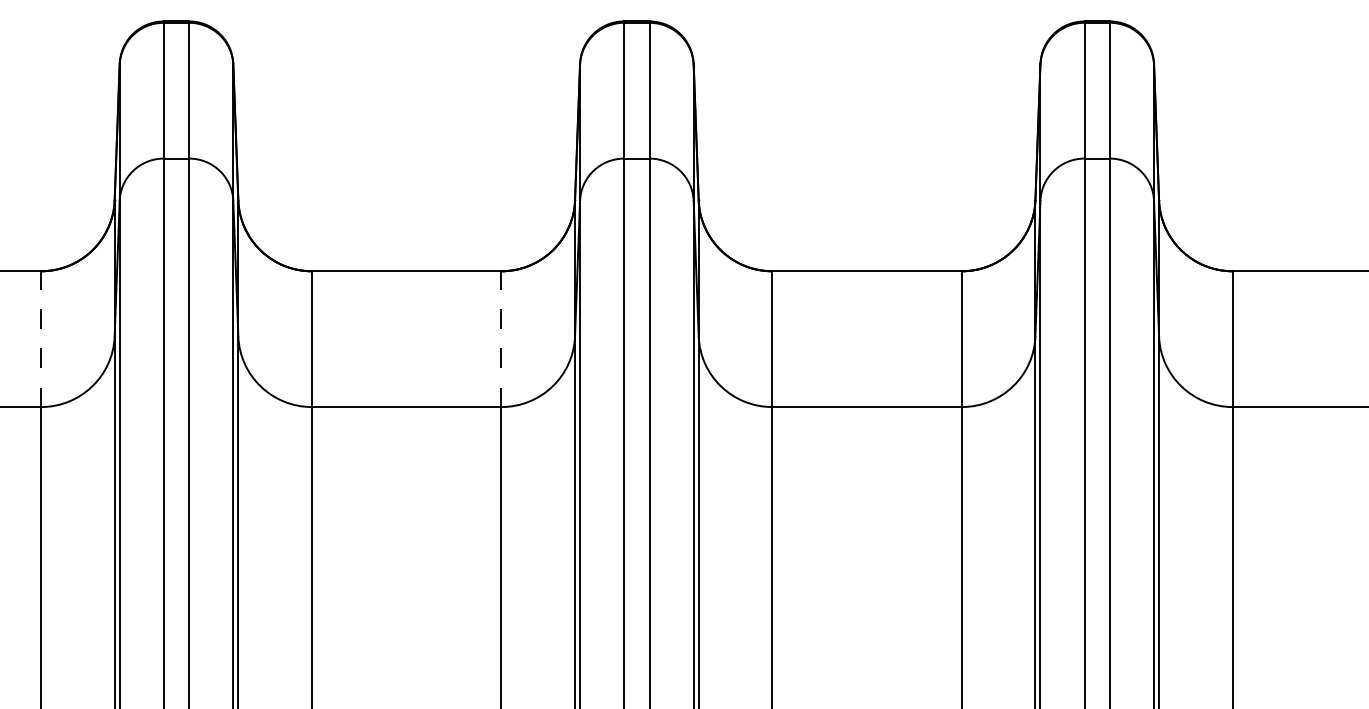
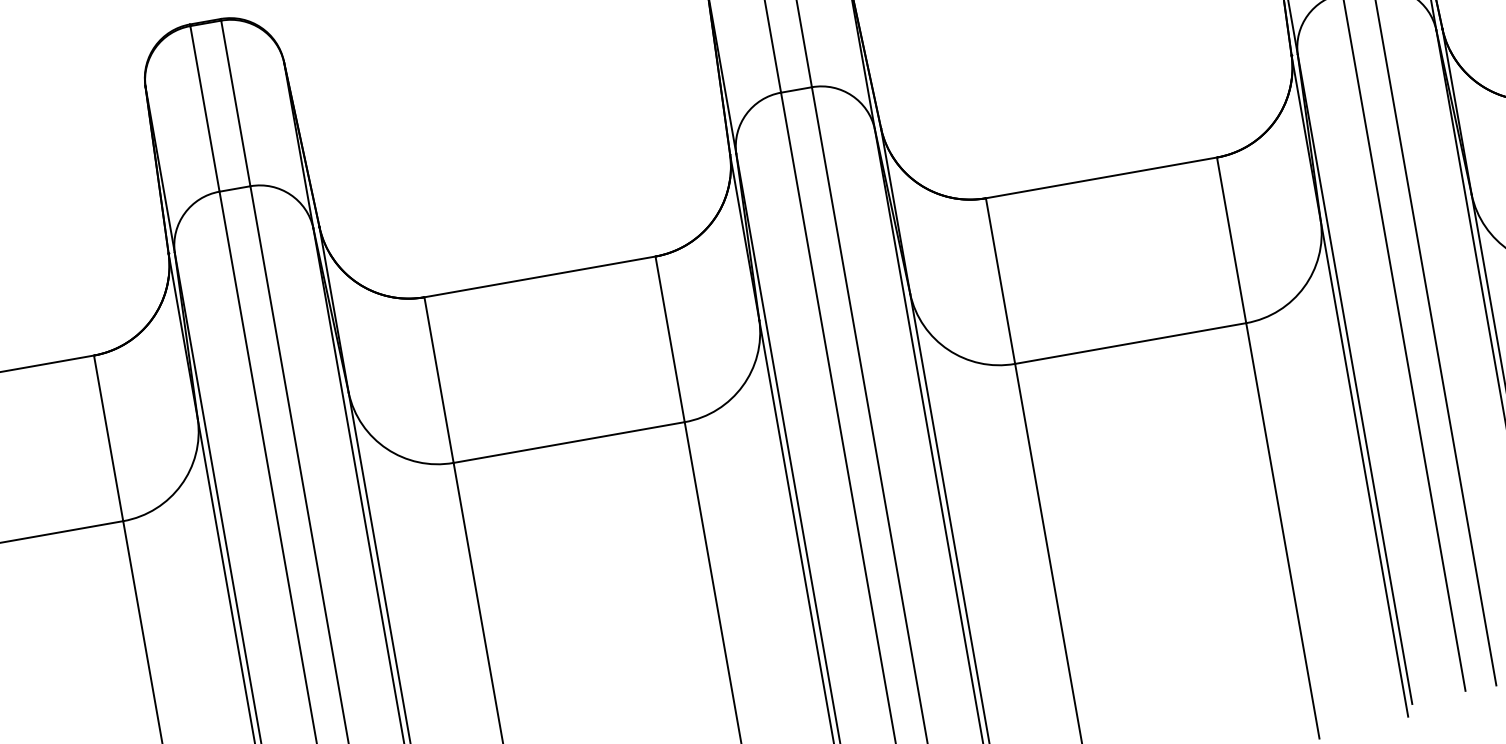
line: (41, 339) -> (109, 438), dashed -> solid
line: (501, 339) -> (670, 339), dashed -> solid

